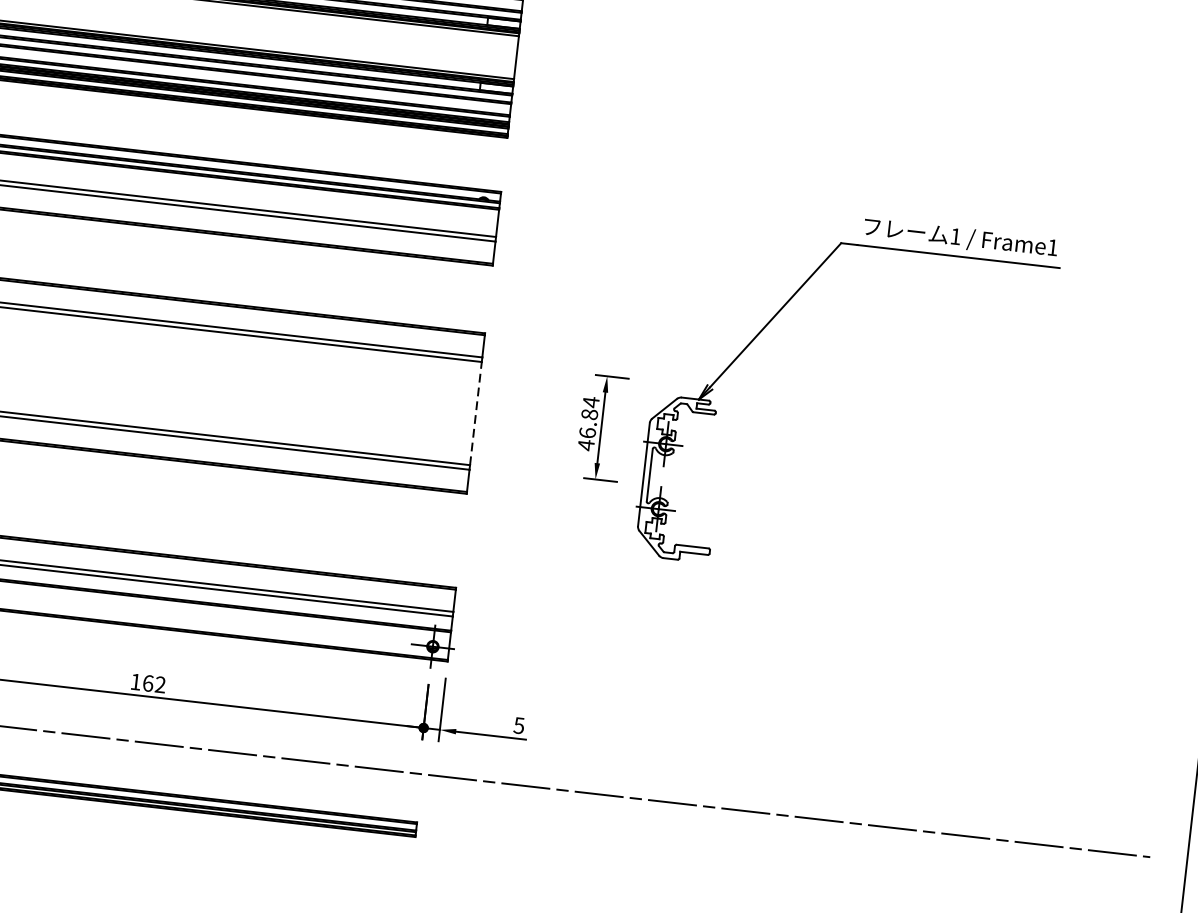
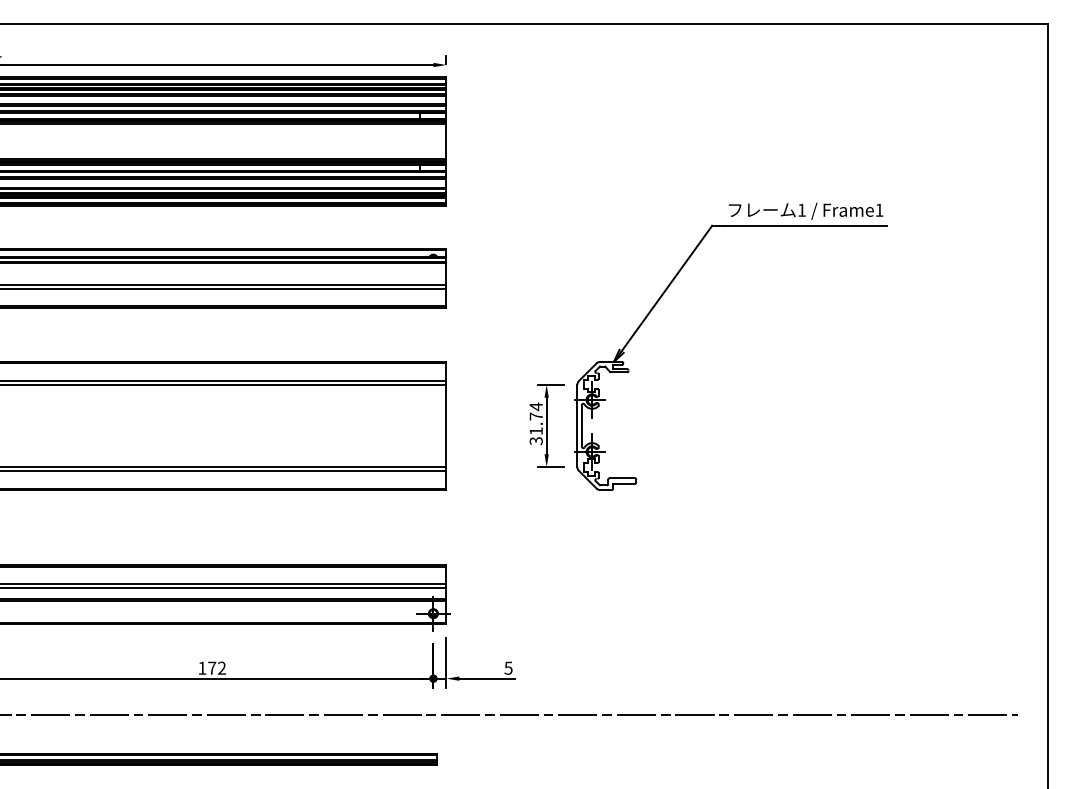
part: (770, 323) -> (663, 295), moved
line: (476, 413) -> (446, 425), dashed -> solid
text: (587, 429) -> (535, 428), 46.84 -> 31.74
text: (148, 682) -> (212, 667), 162 -> 172

